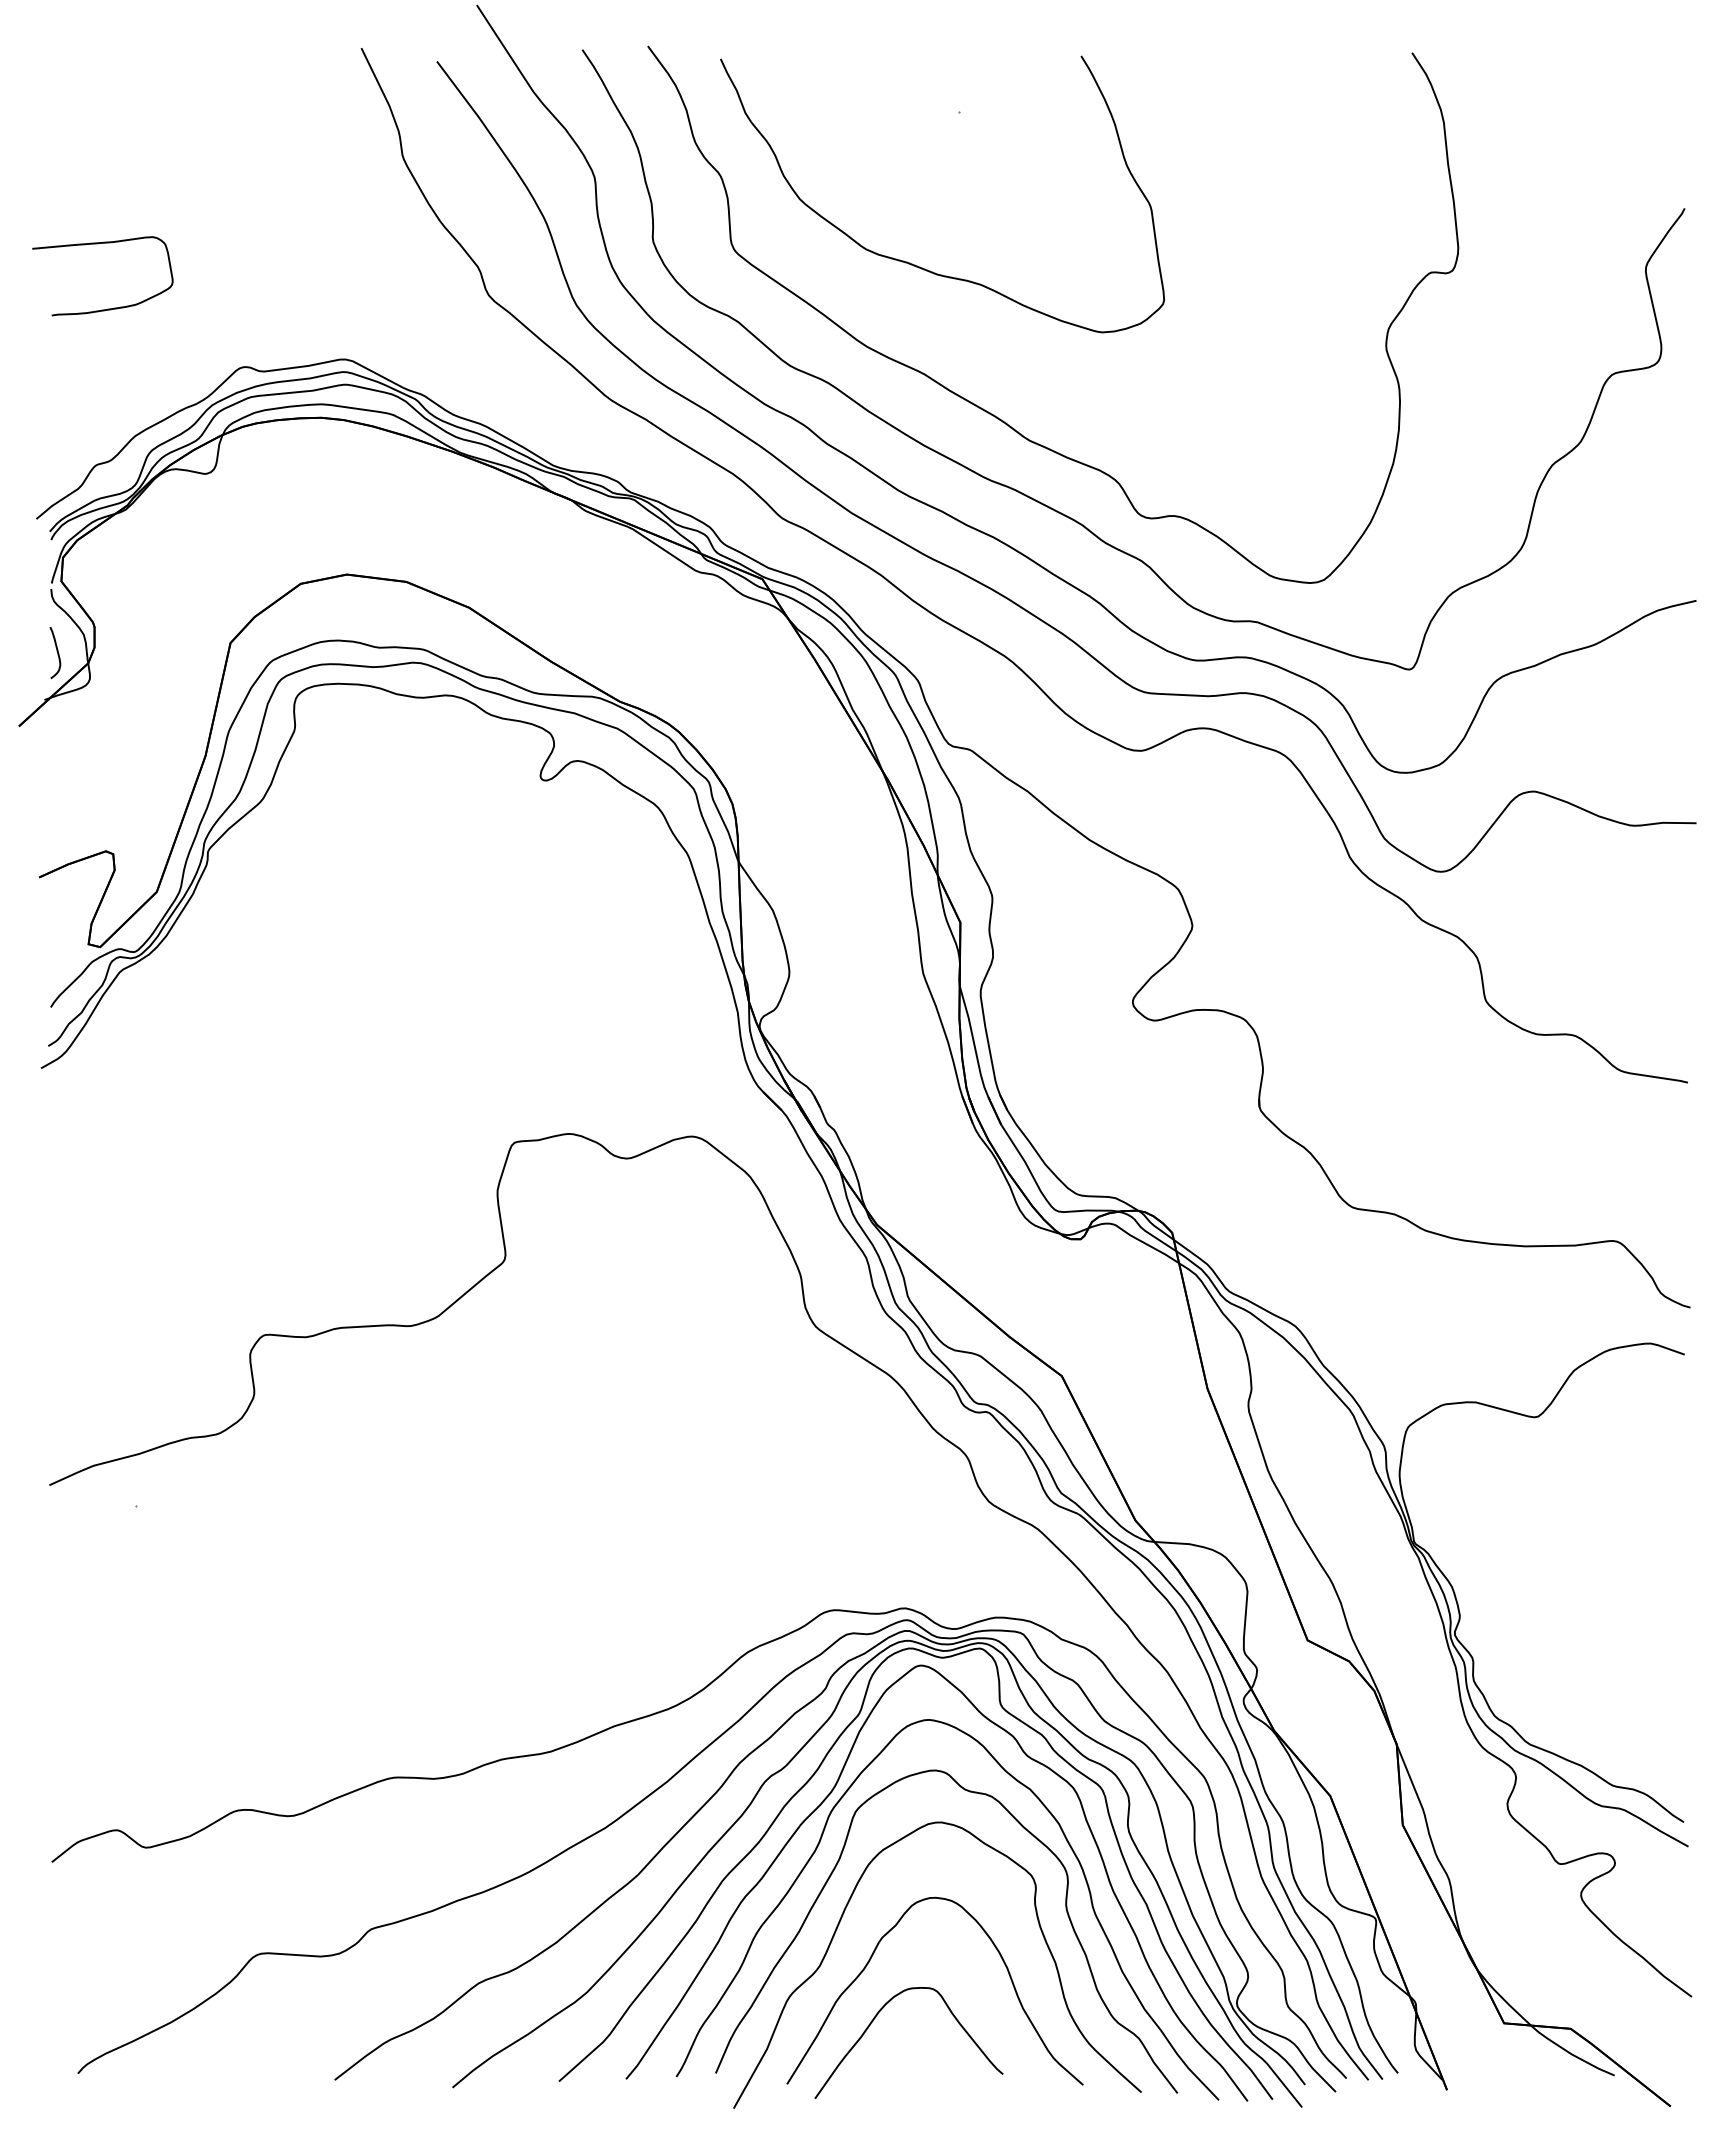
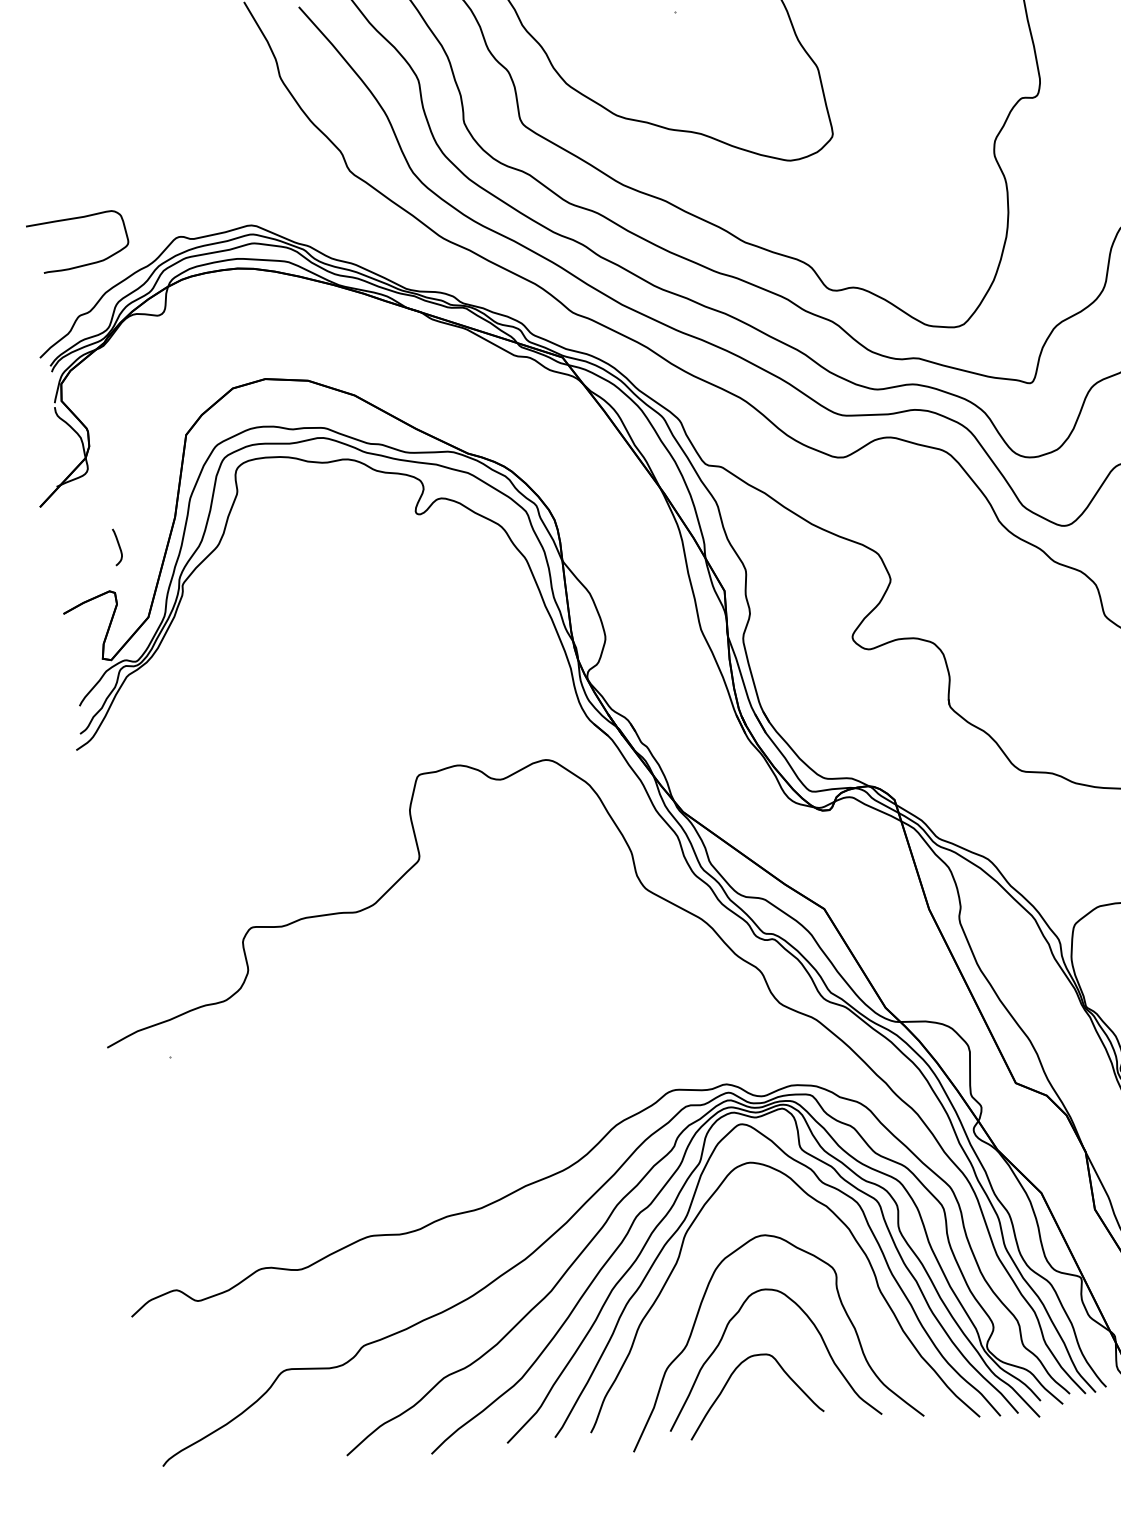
curve: (98, 244) -> (73, 219), moved
curve: (57, 653) -> (119, 547), moved
curve: (1065, 1909) -> (858, 1290), removed

